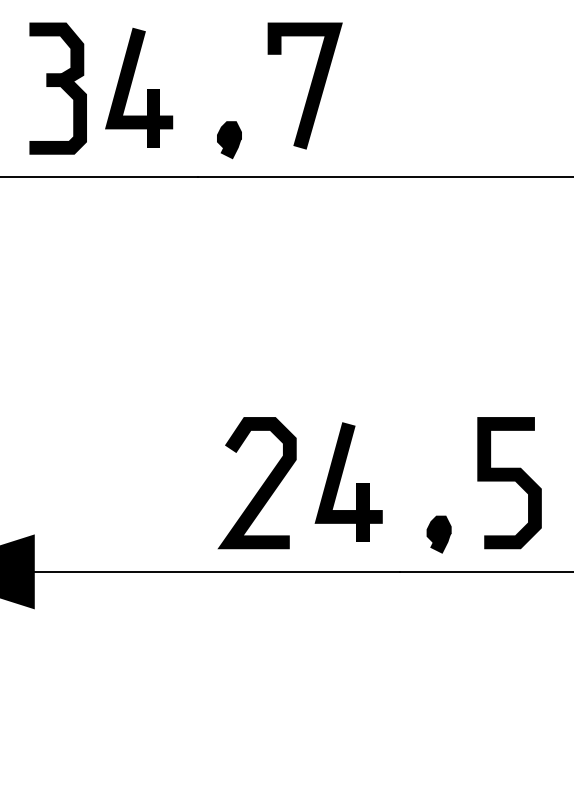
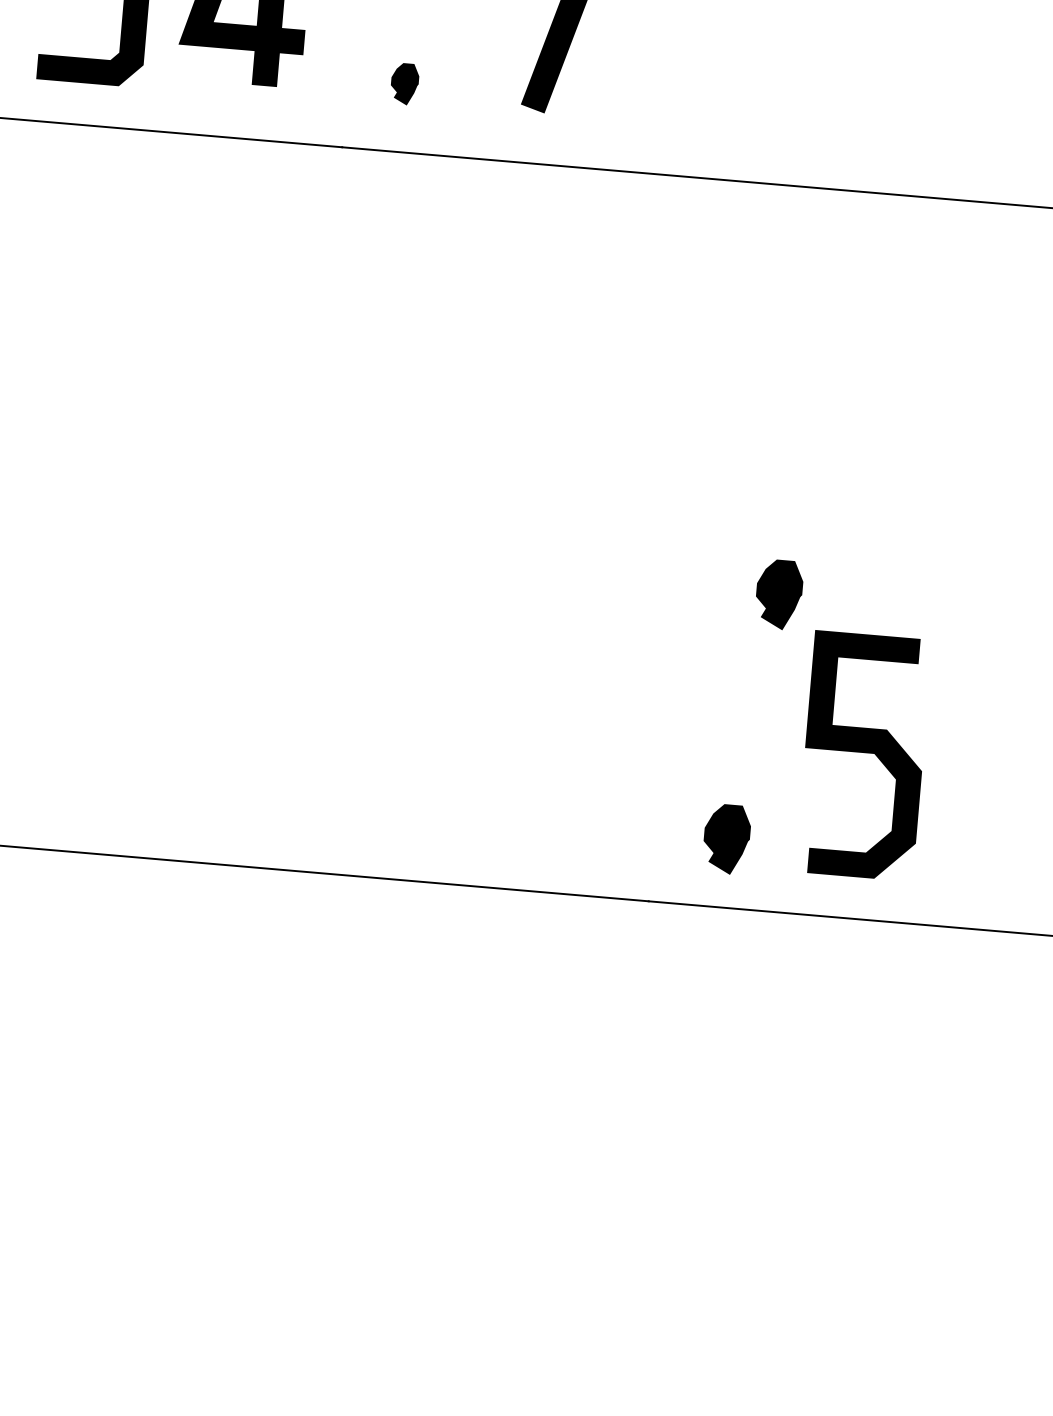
part: (229, 140) -> (404, 84), size x0.6
part: (455, 399) -> (778, 594), added
part: (341, 478) -> (556, 721), removed
curve: (260, 487) -> (407, 724), removed

